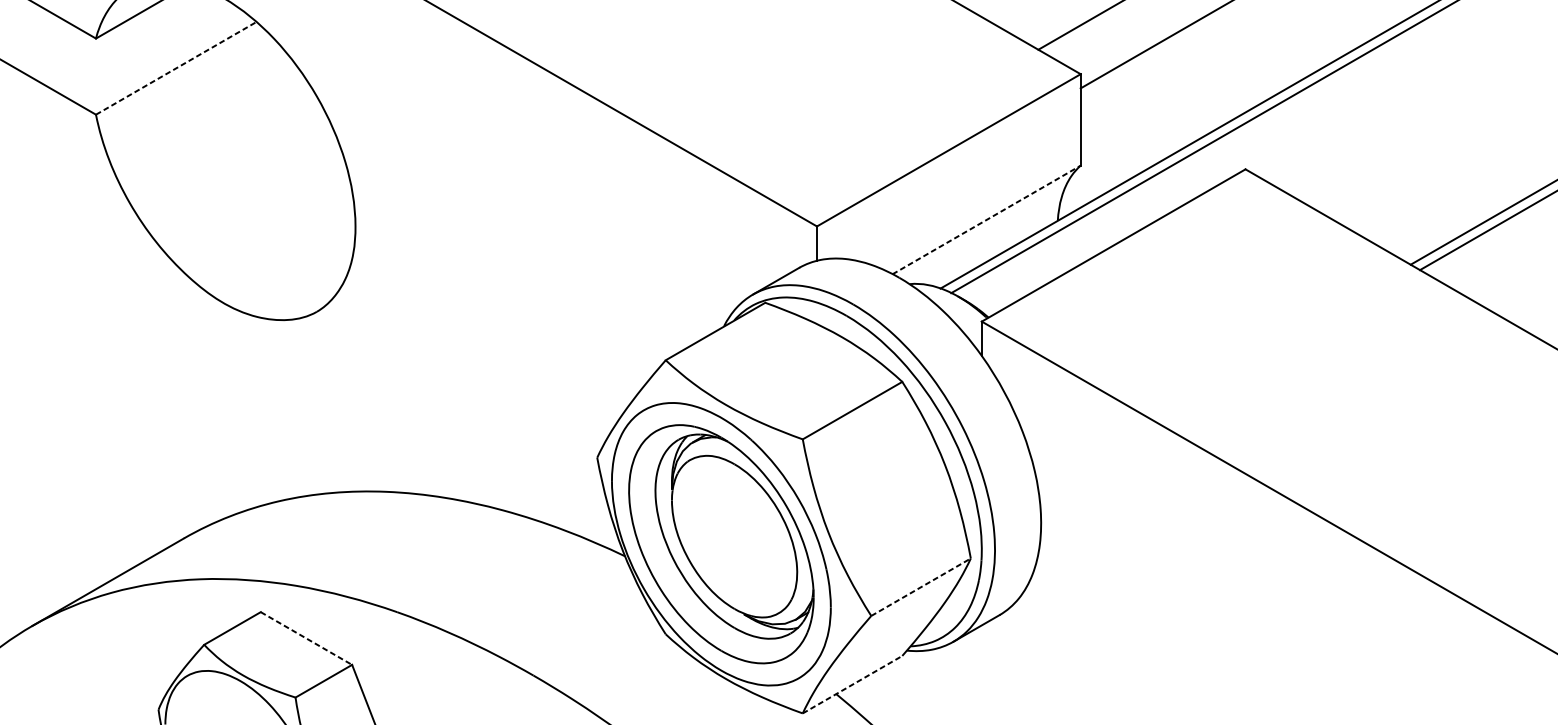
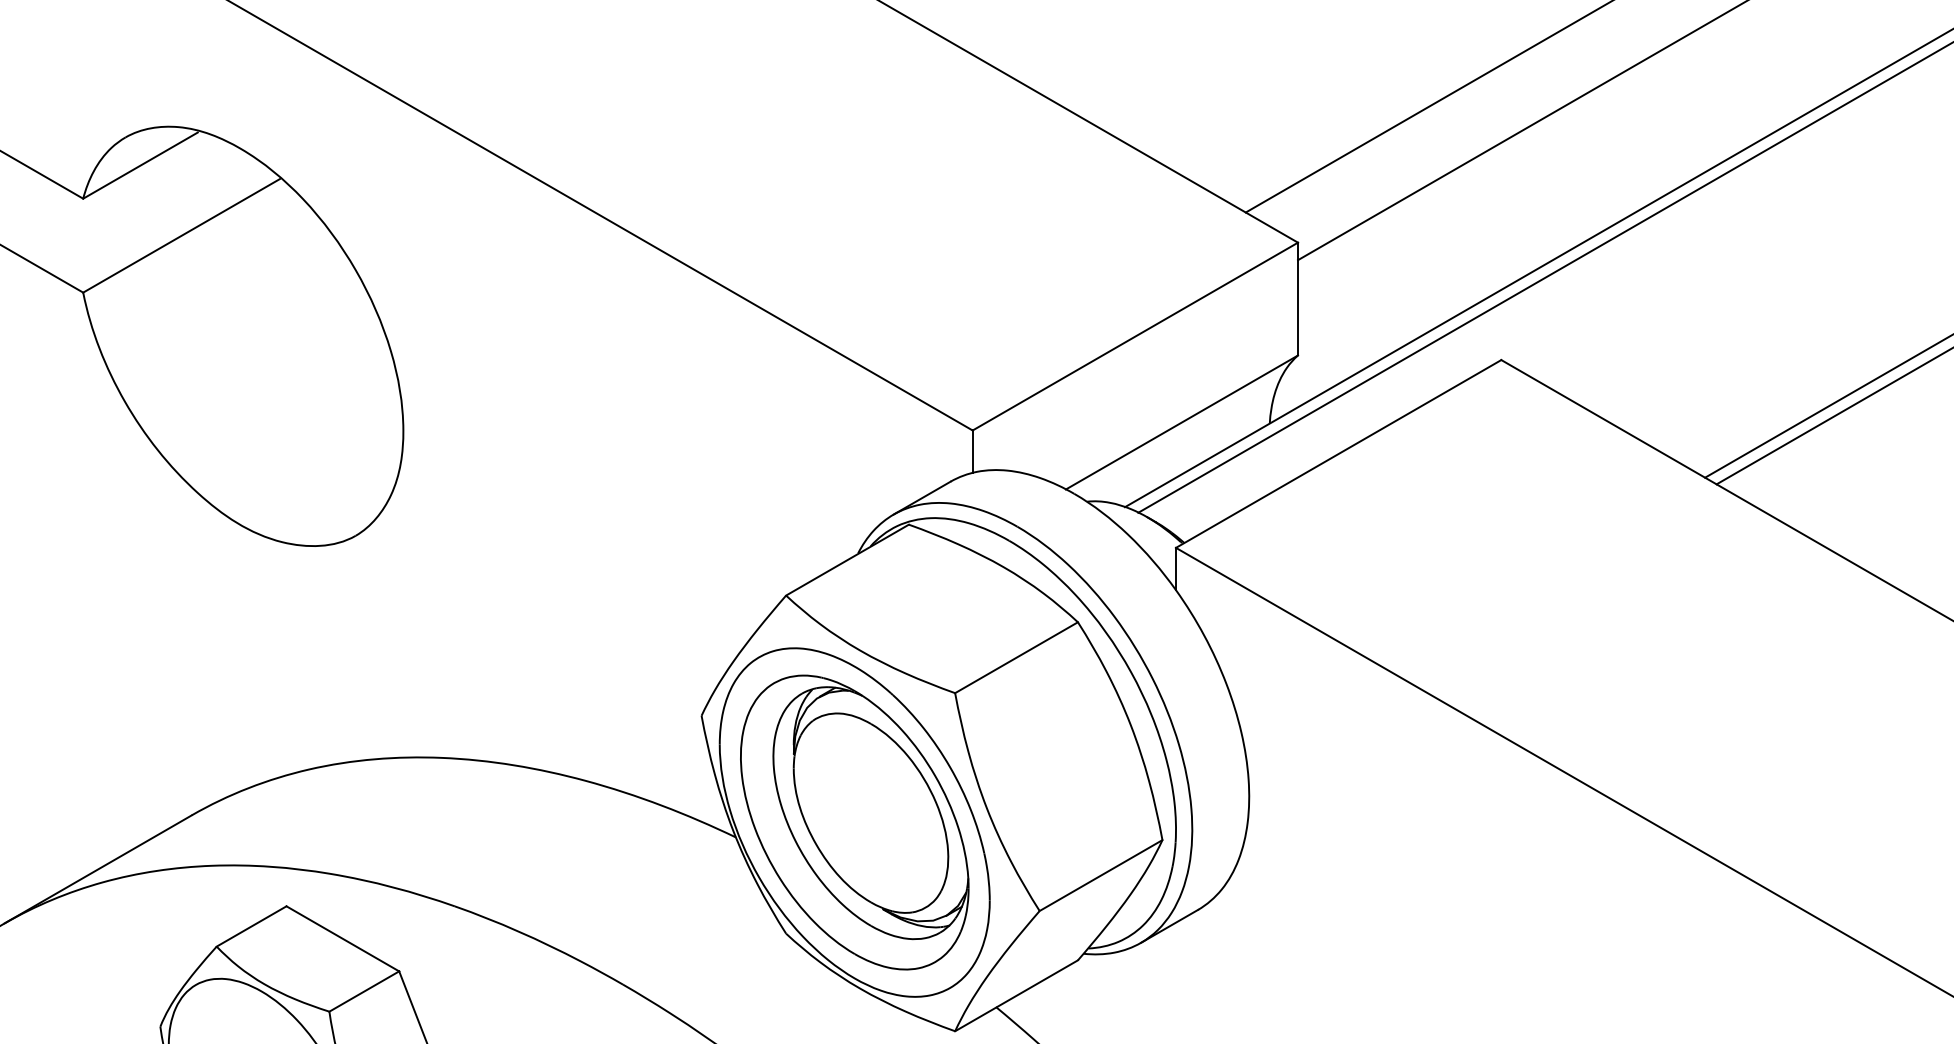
line: (175, 68) -> (181, 235), dashed -> solid
line: (987, 219) -> (1182, 422), dashed -> solid
line: (921, 587) -> (1101, 875), dashed -> solid
line: (306, 639) -> (343, 939), dashed -> solid
line: (852, 684) -> (1016, 995), dashed -> solid

